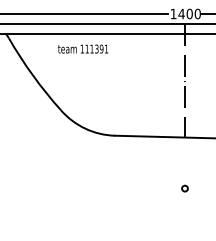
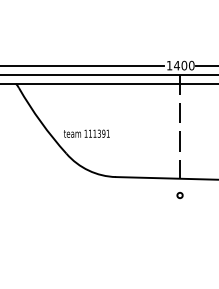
text: (82, 48) -> (86, 133), moved
circle: (184, 188) -> (179, 195), moved

